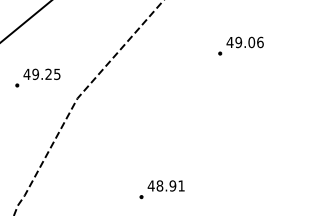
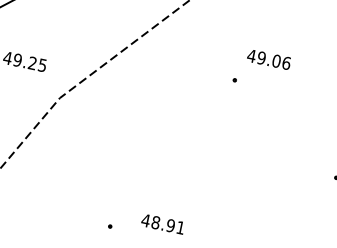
text: (244, 42) -> (268, 59), moved
text: (165, 185) -> (162, 223), moved

